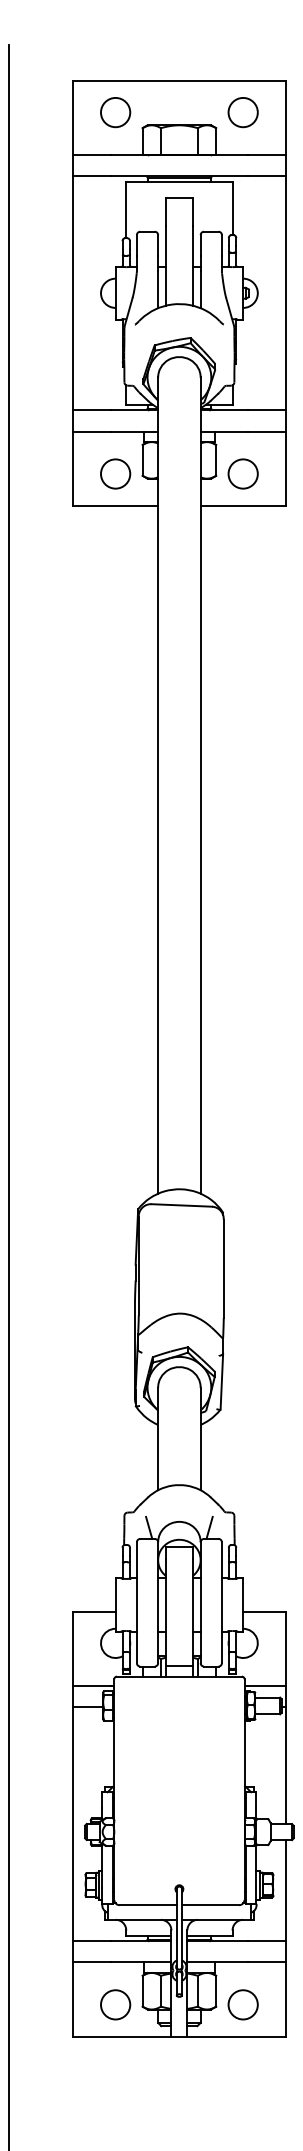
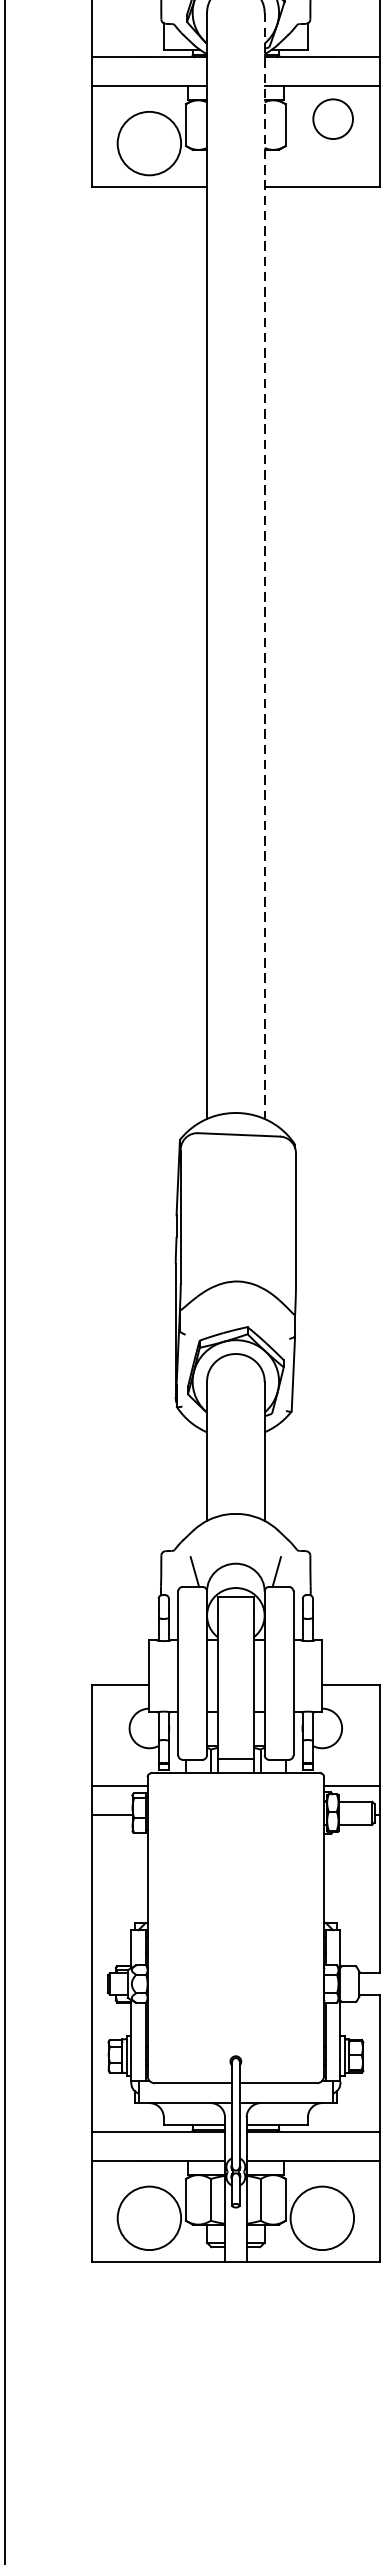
circle: (115, 473) -> (149, 142), size x1.6
circle: (242, 473) -> (332, 118), moved
line: (200, 786) -> (264, 567), solid -> dashed
circle: (115, 2004) -> (149, 2217), size x1.6
circle: (242, 2004) -> (321, 2217), size x1.6

